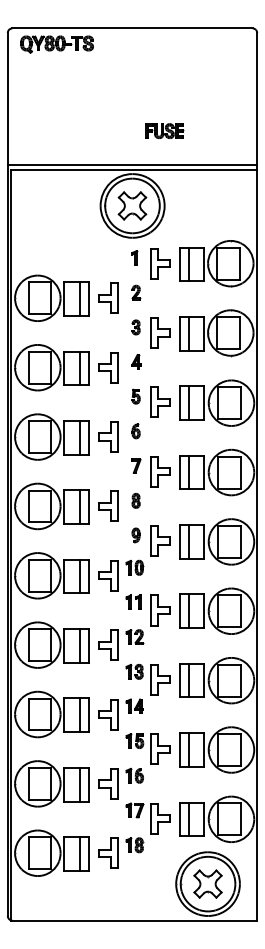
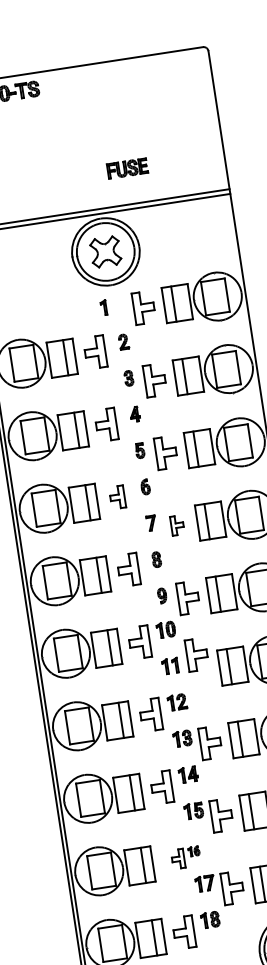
part: (134, 257) -> (103, 307), moved
part: (108, 436) -> (117, 496), size x0.7
part: (160, 471) -> (177, 525), size x0.6
part: (160, 610) -> (197, 654), moved
part: (120, 783) -> (185, 857), size x0.6

